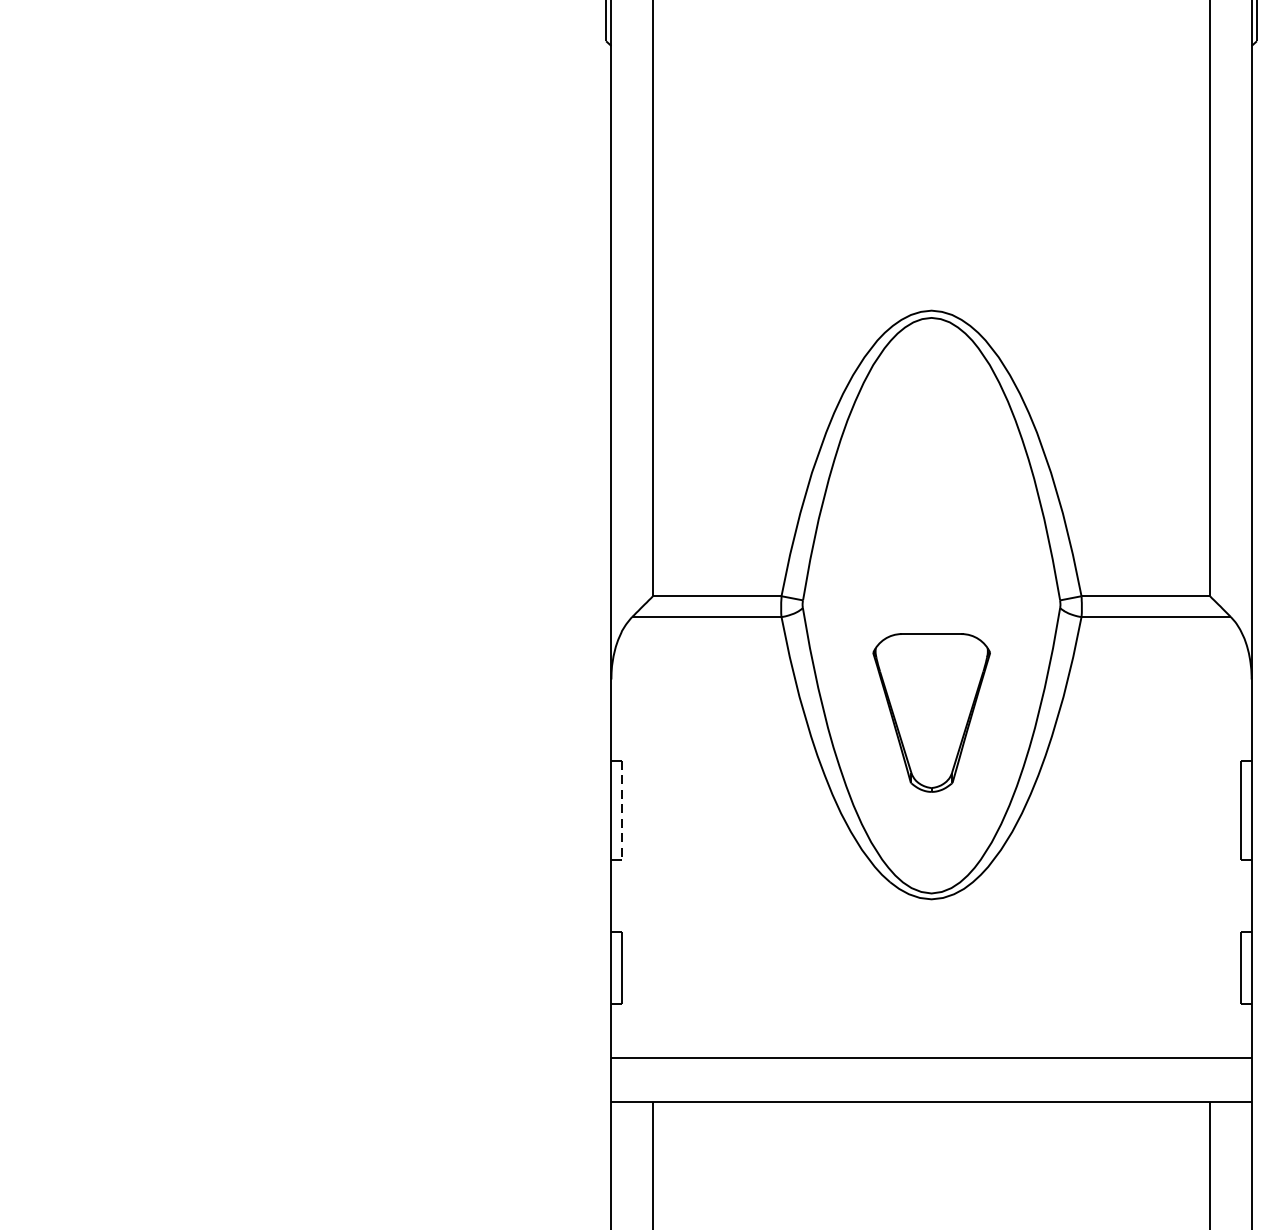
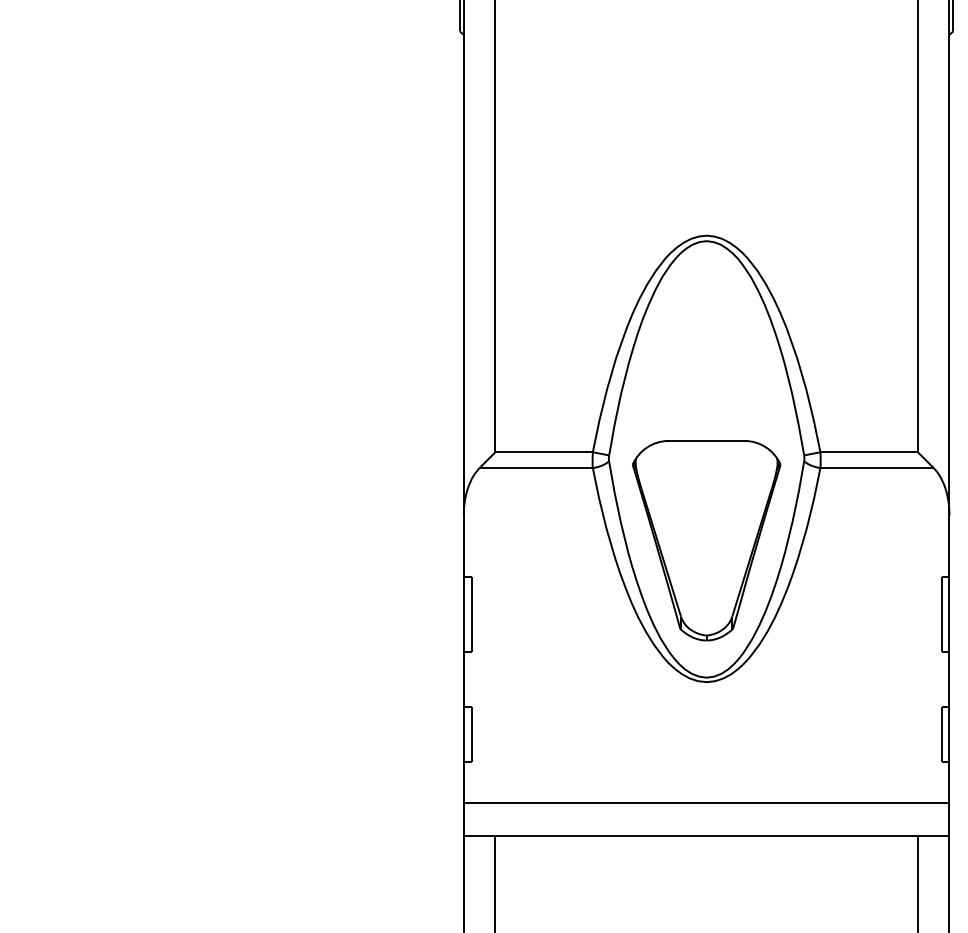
part: (931, 712) -> (706, 540), size x1.67
line: (621, 810) -> (471, 614), dashed -> solid

